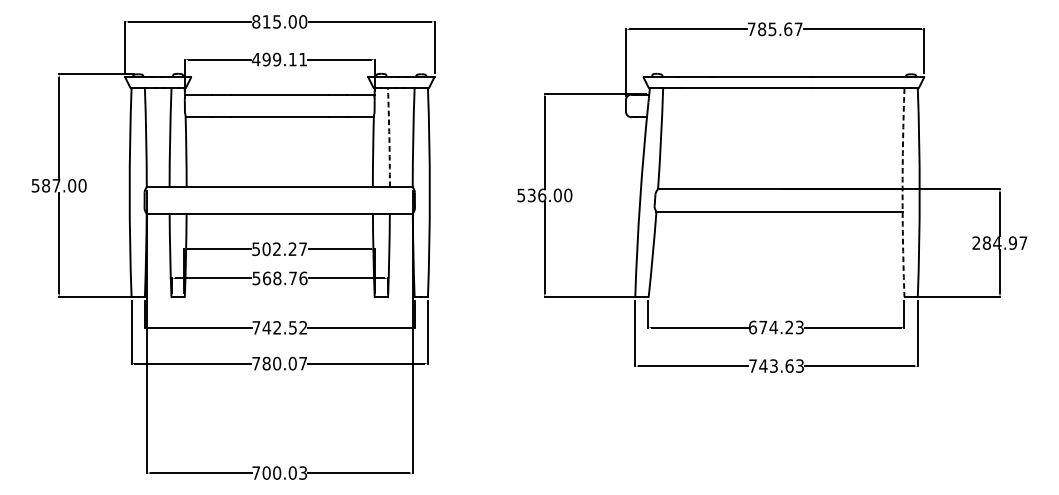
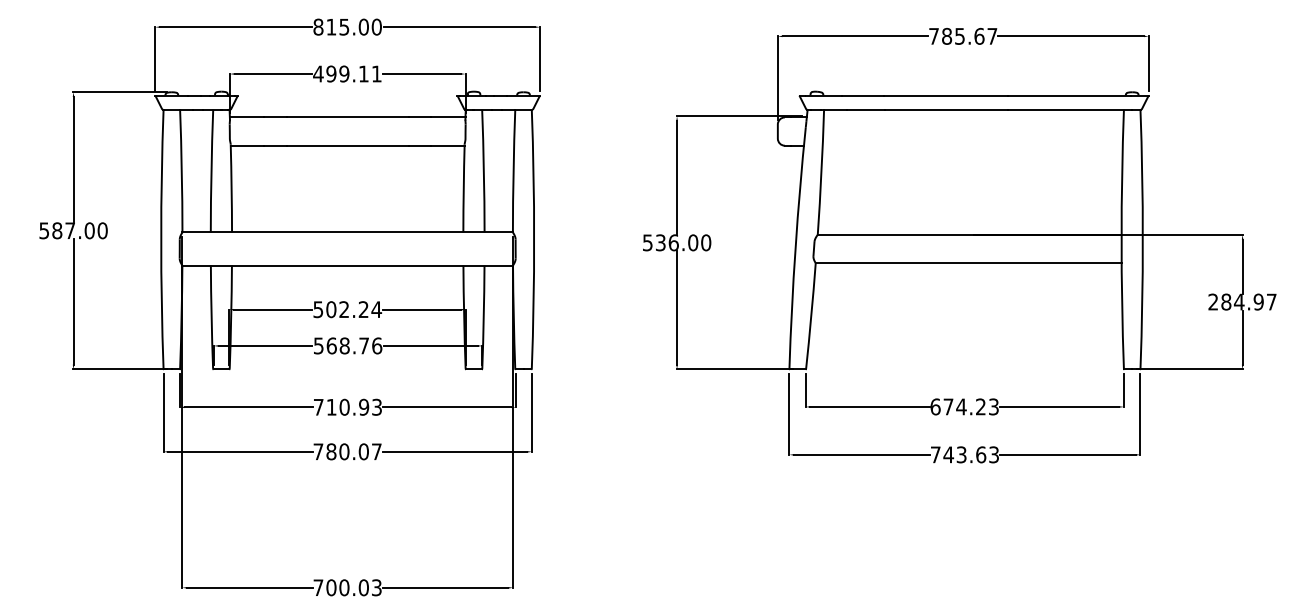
arc: (389, 138) -> (483, 171), dashed -> solid
line: (902, 195) -> (1121, 243), dashed -> solid
text: (302, 249) -> (376, 309), 502.27 -> 502.24
text: (284, 327) -> (353, 406), 742.52 -> 710.93

